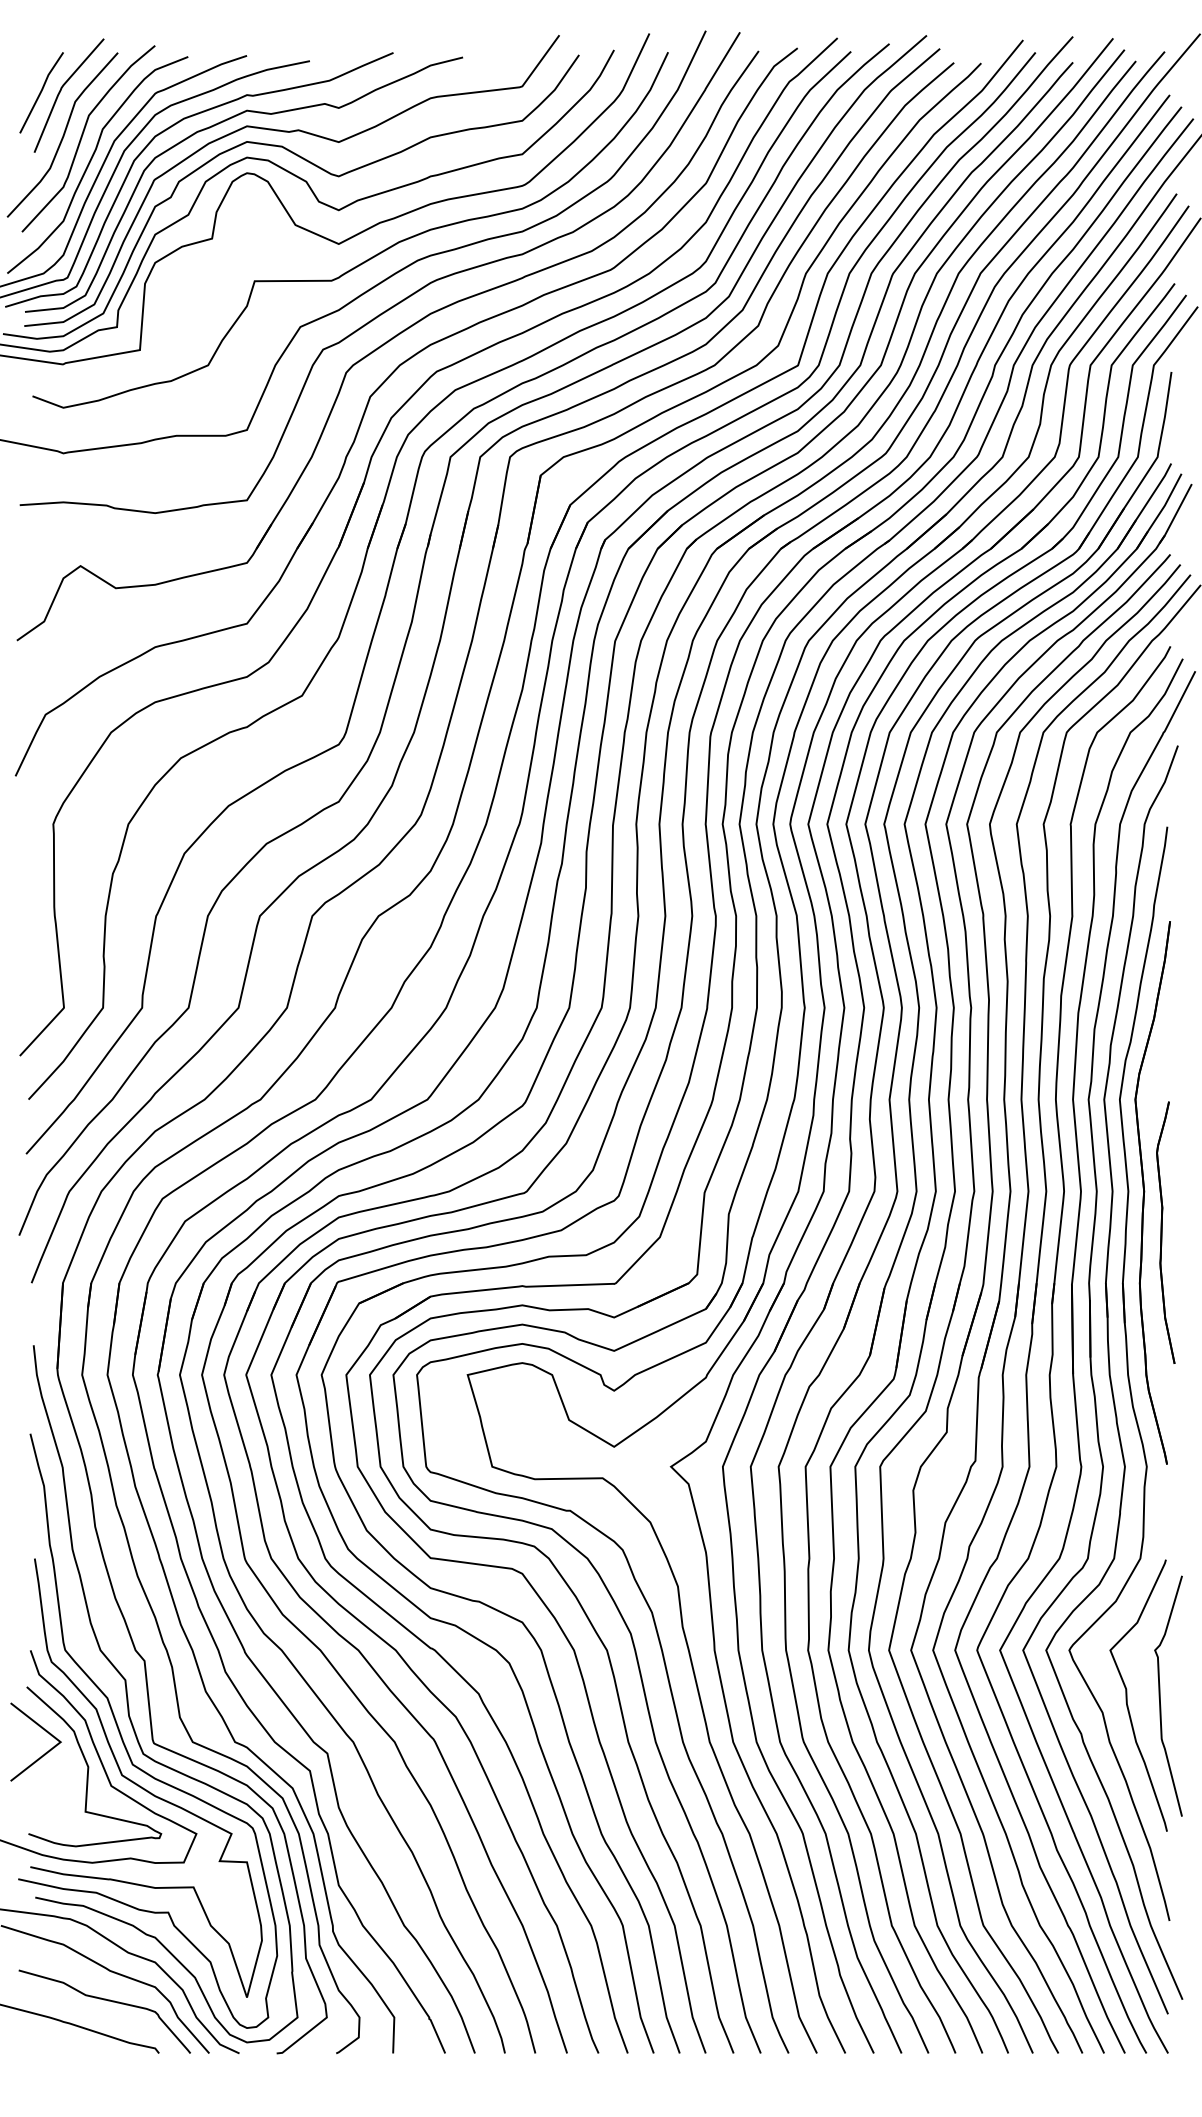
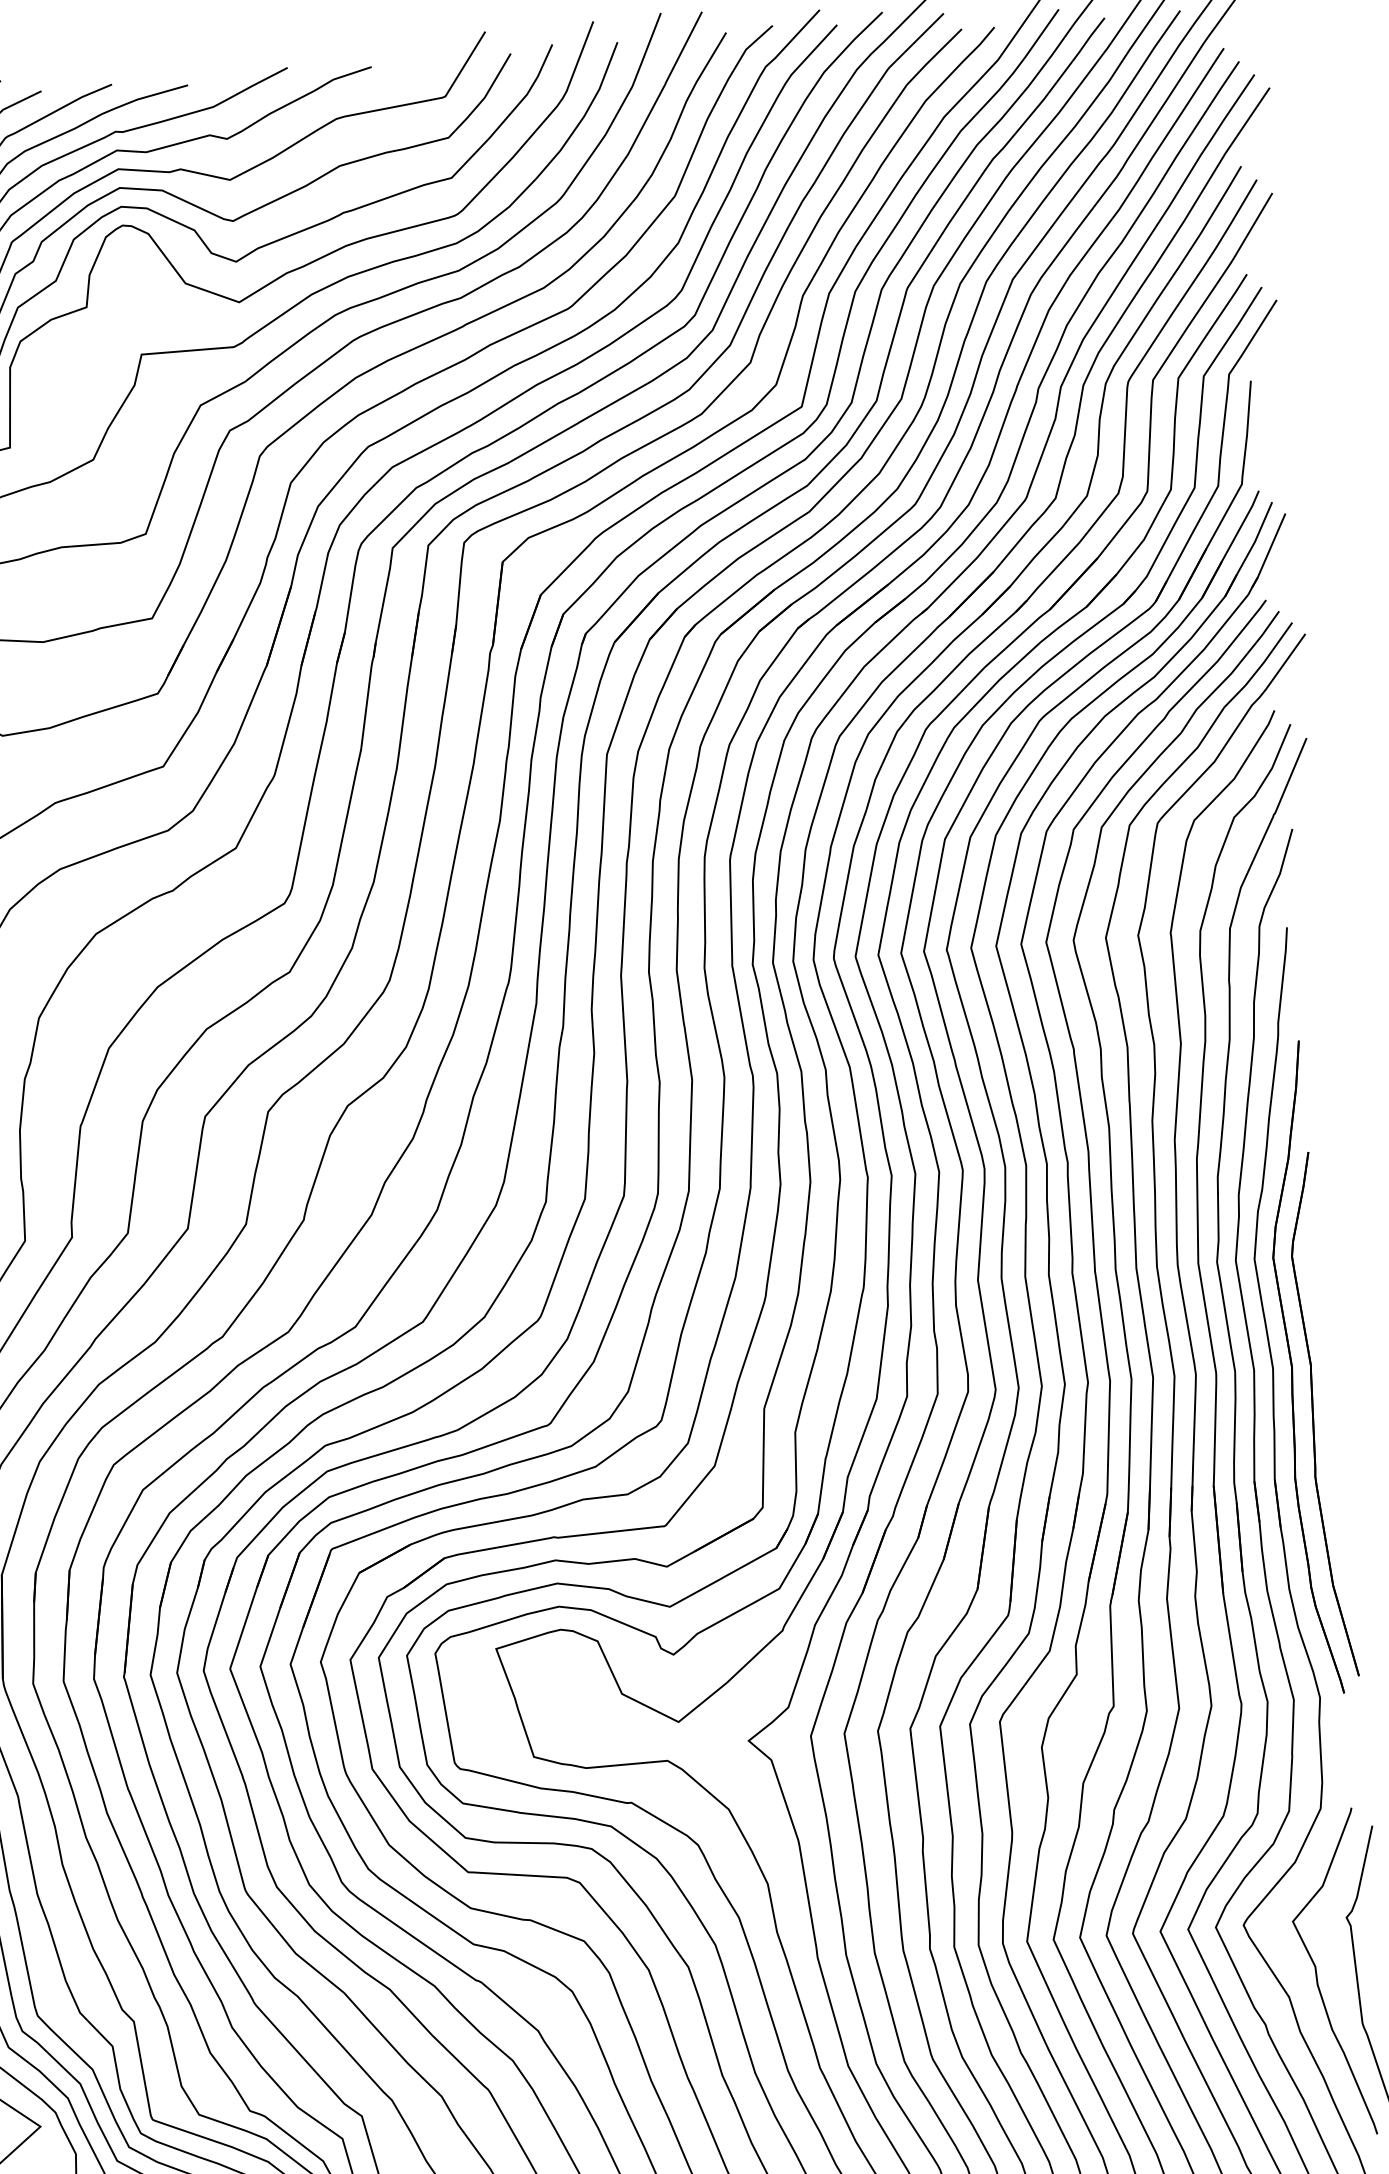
part: (1165, 1232) -> (1321, 1414), size x1.67

